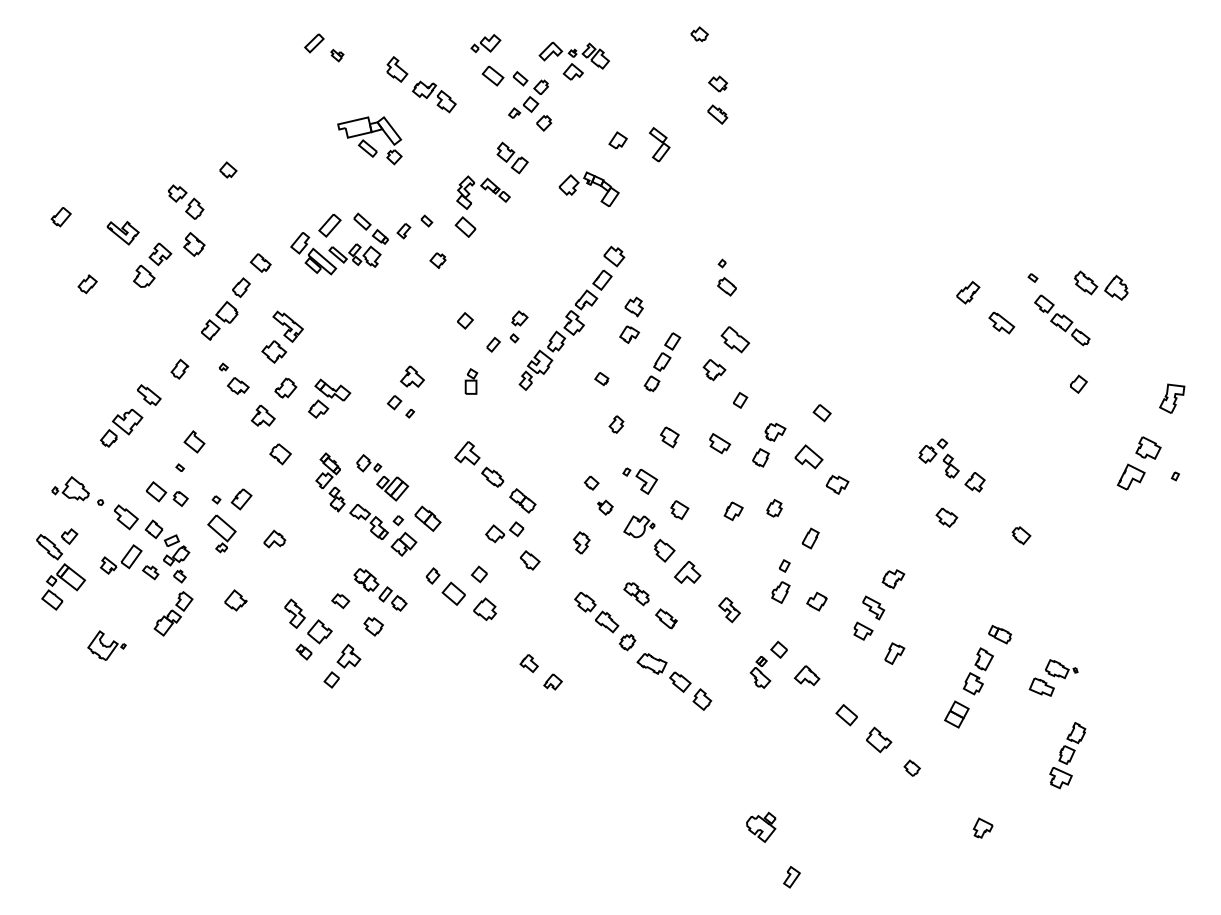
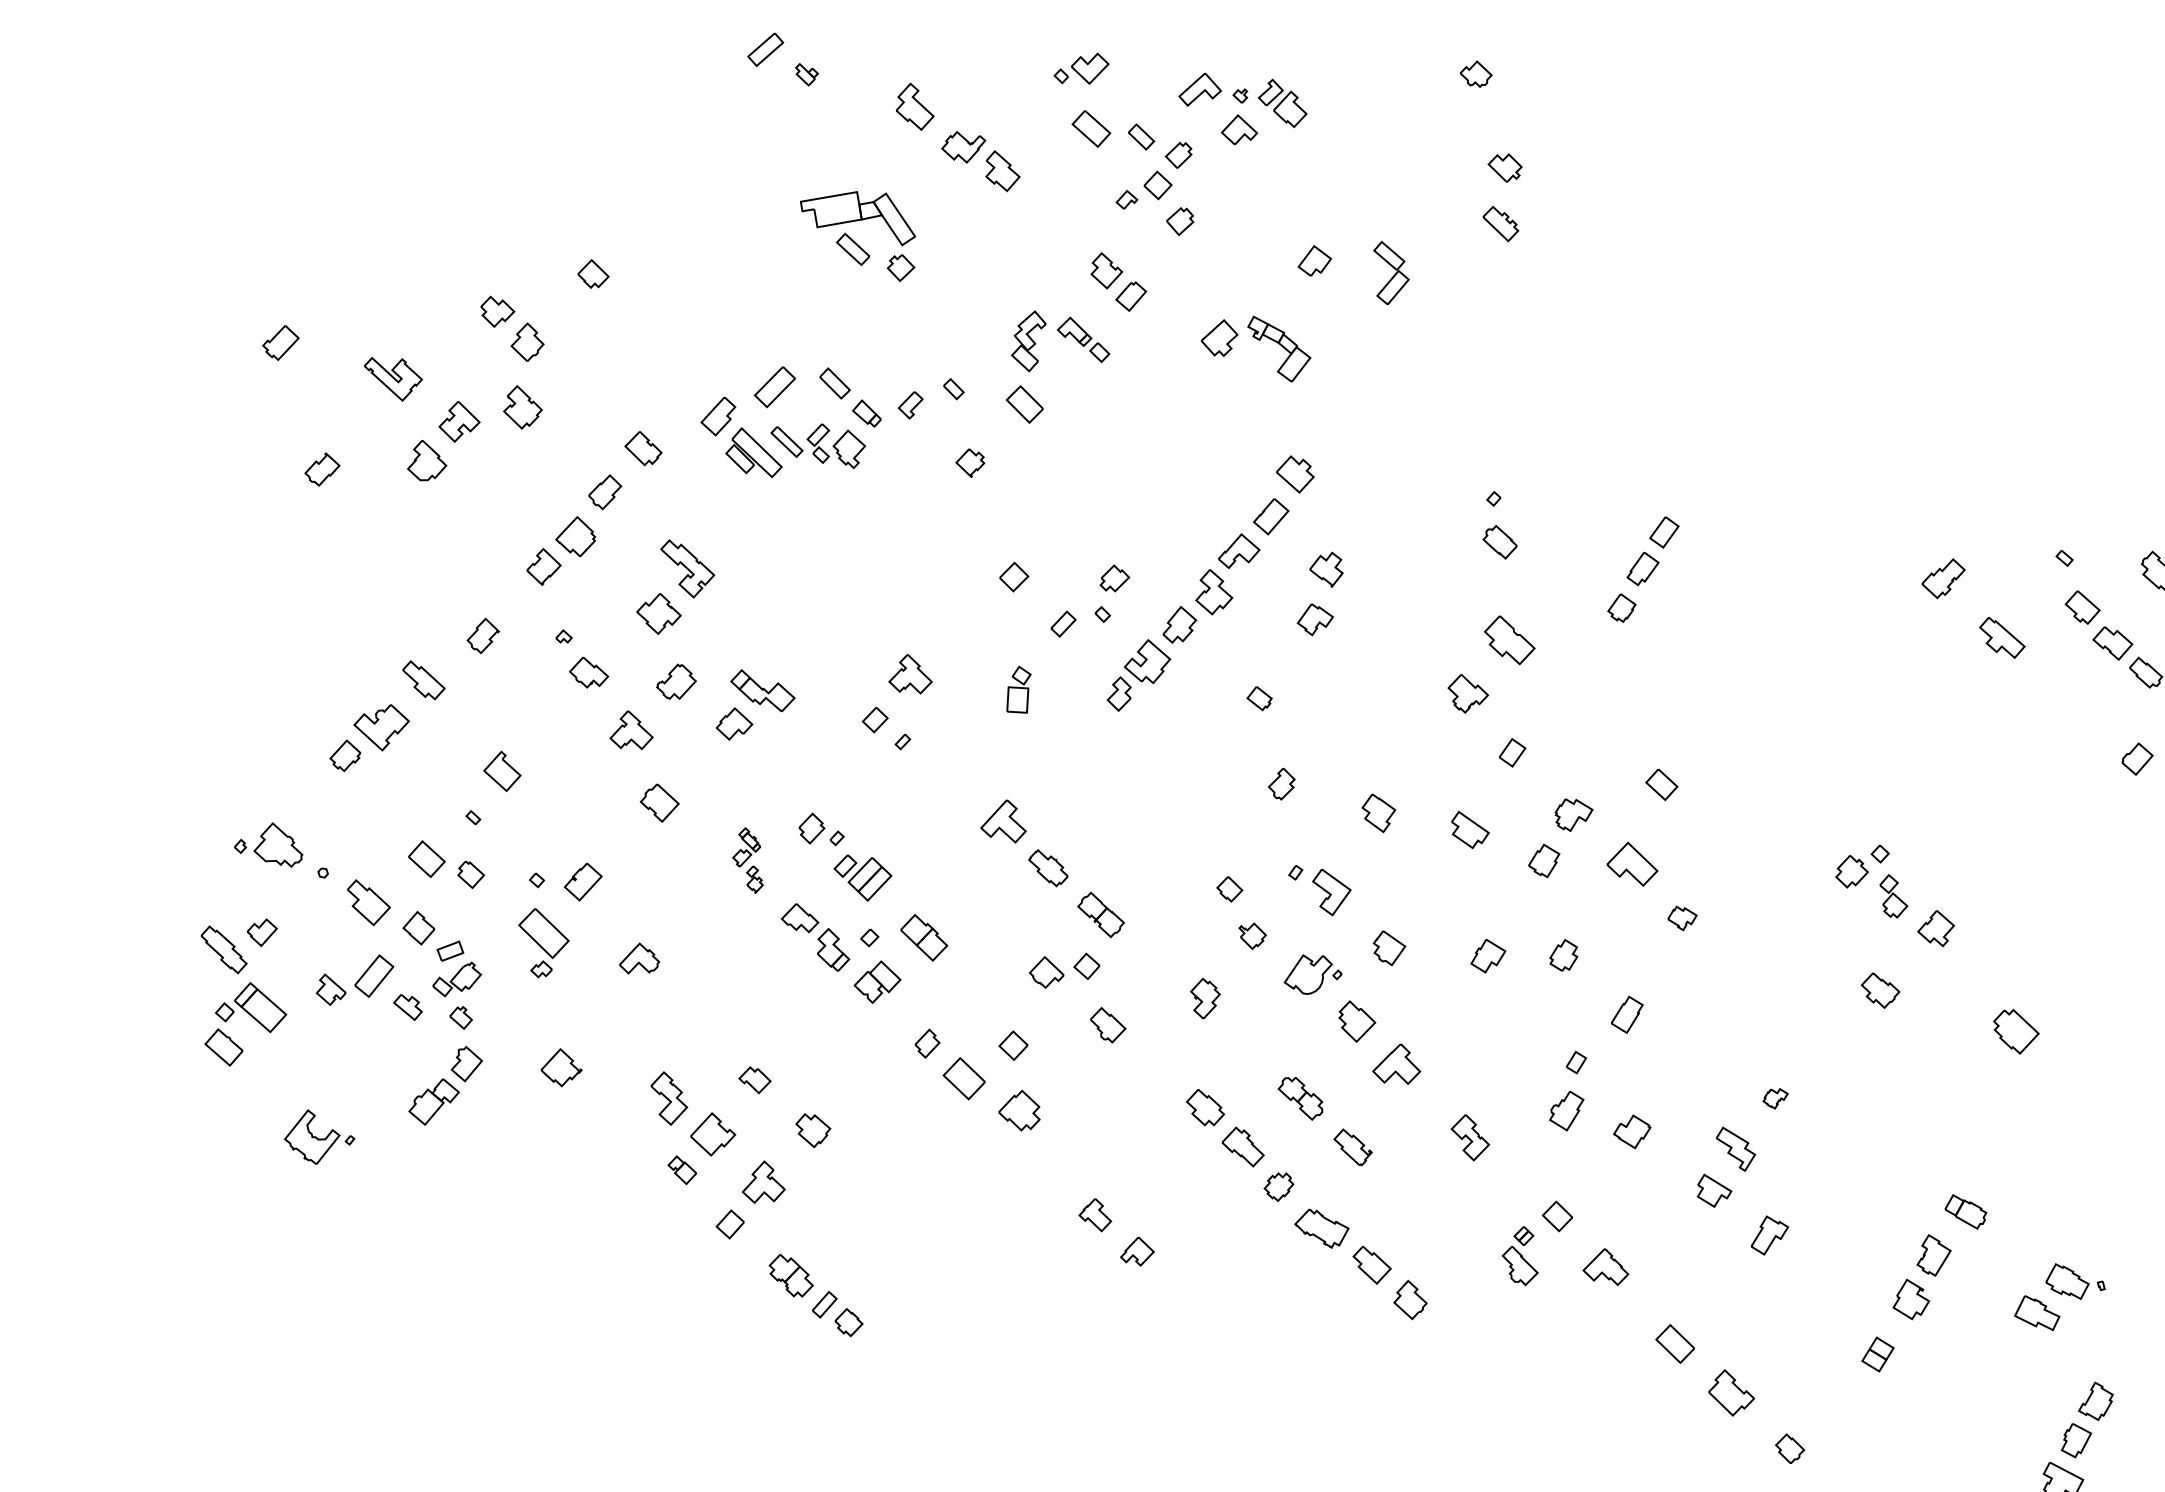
part: (662, 362) -> (1643, 570), moved
part: (330, 482) -> (748, 860), size x0.6
part: (837, 484) -> (1682, 918), size x0.7
part: (1021, 535) -> (2016, 1031), size x1.4
part: (893, 579) -> (1775, 1099), size x0.6
part: (380, 589) -> (816, 1295), moved
part: (956, 714) -> (1877, 1354), size x0.7

